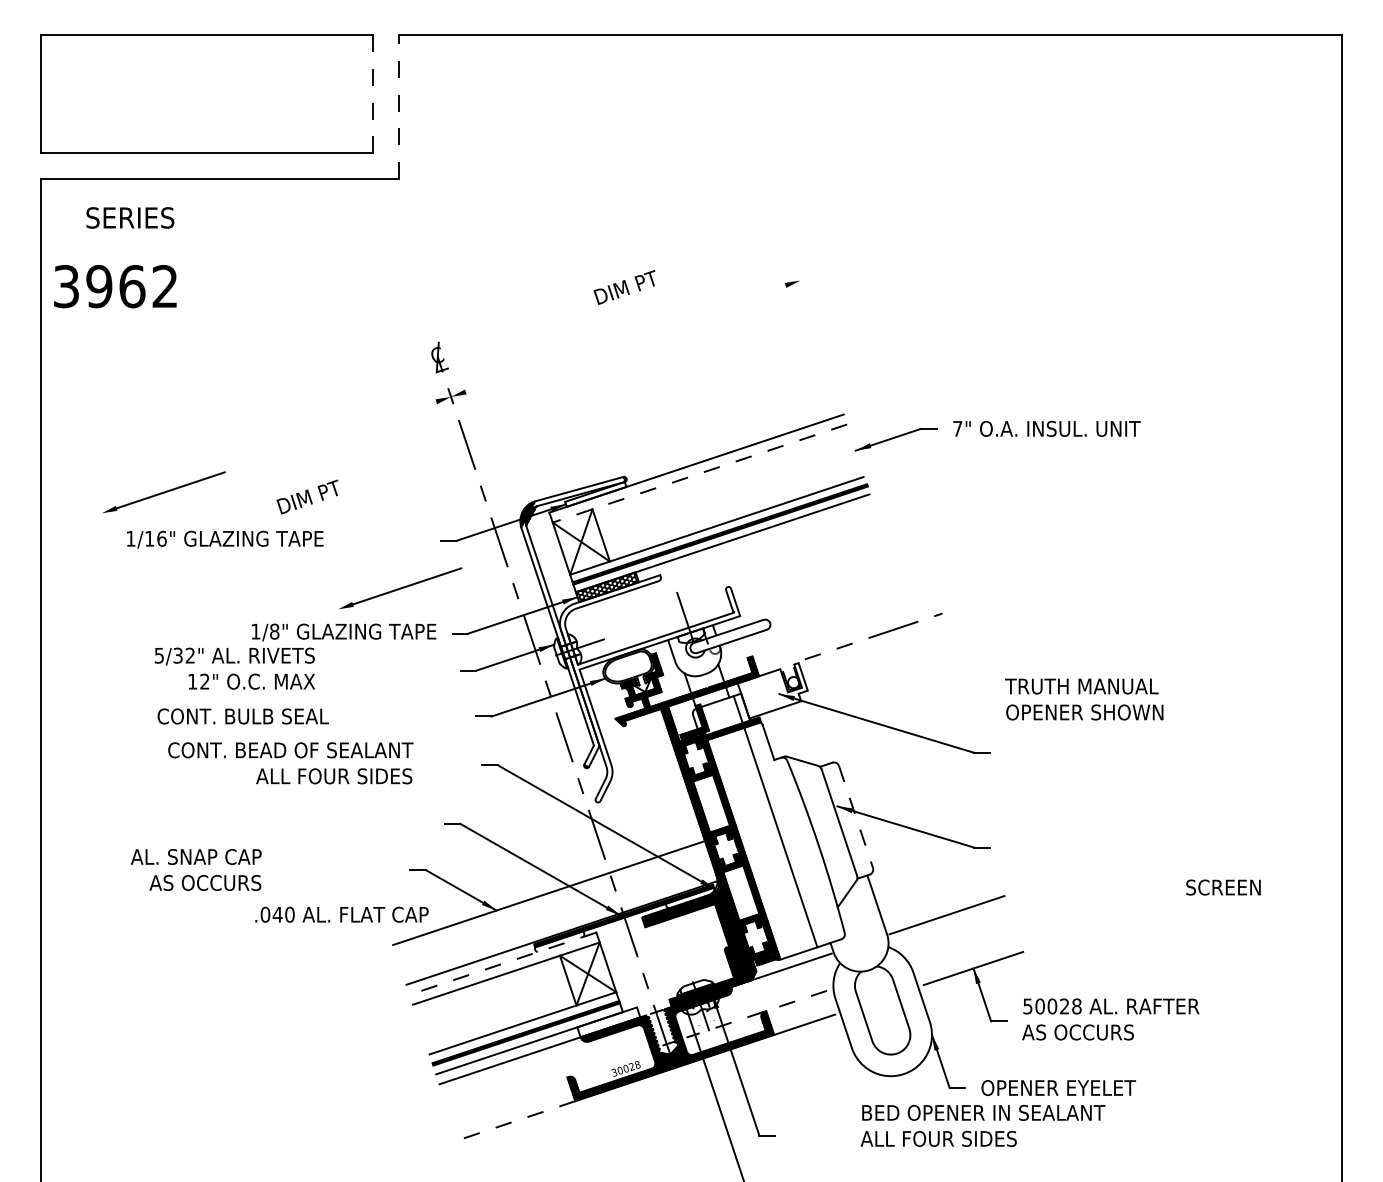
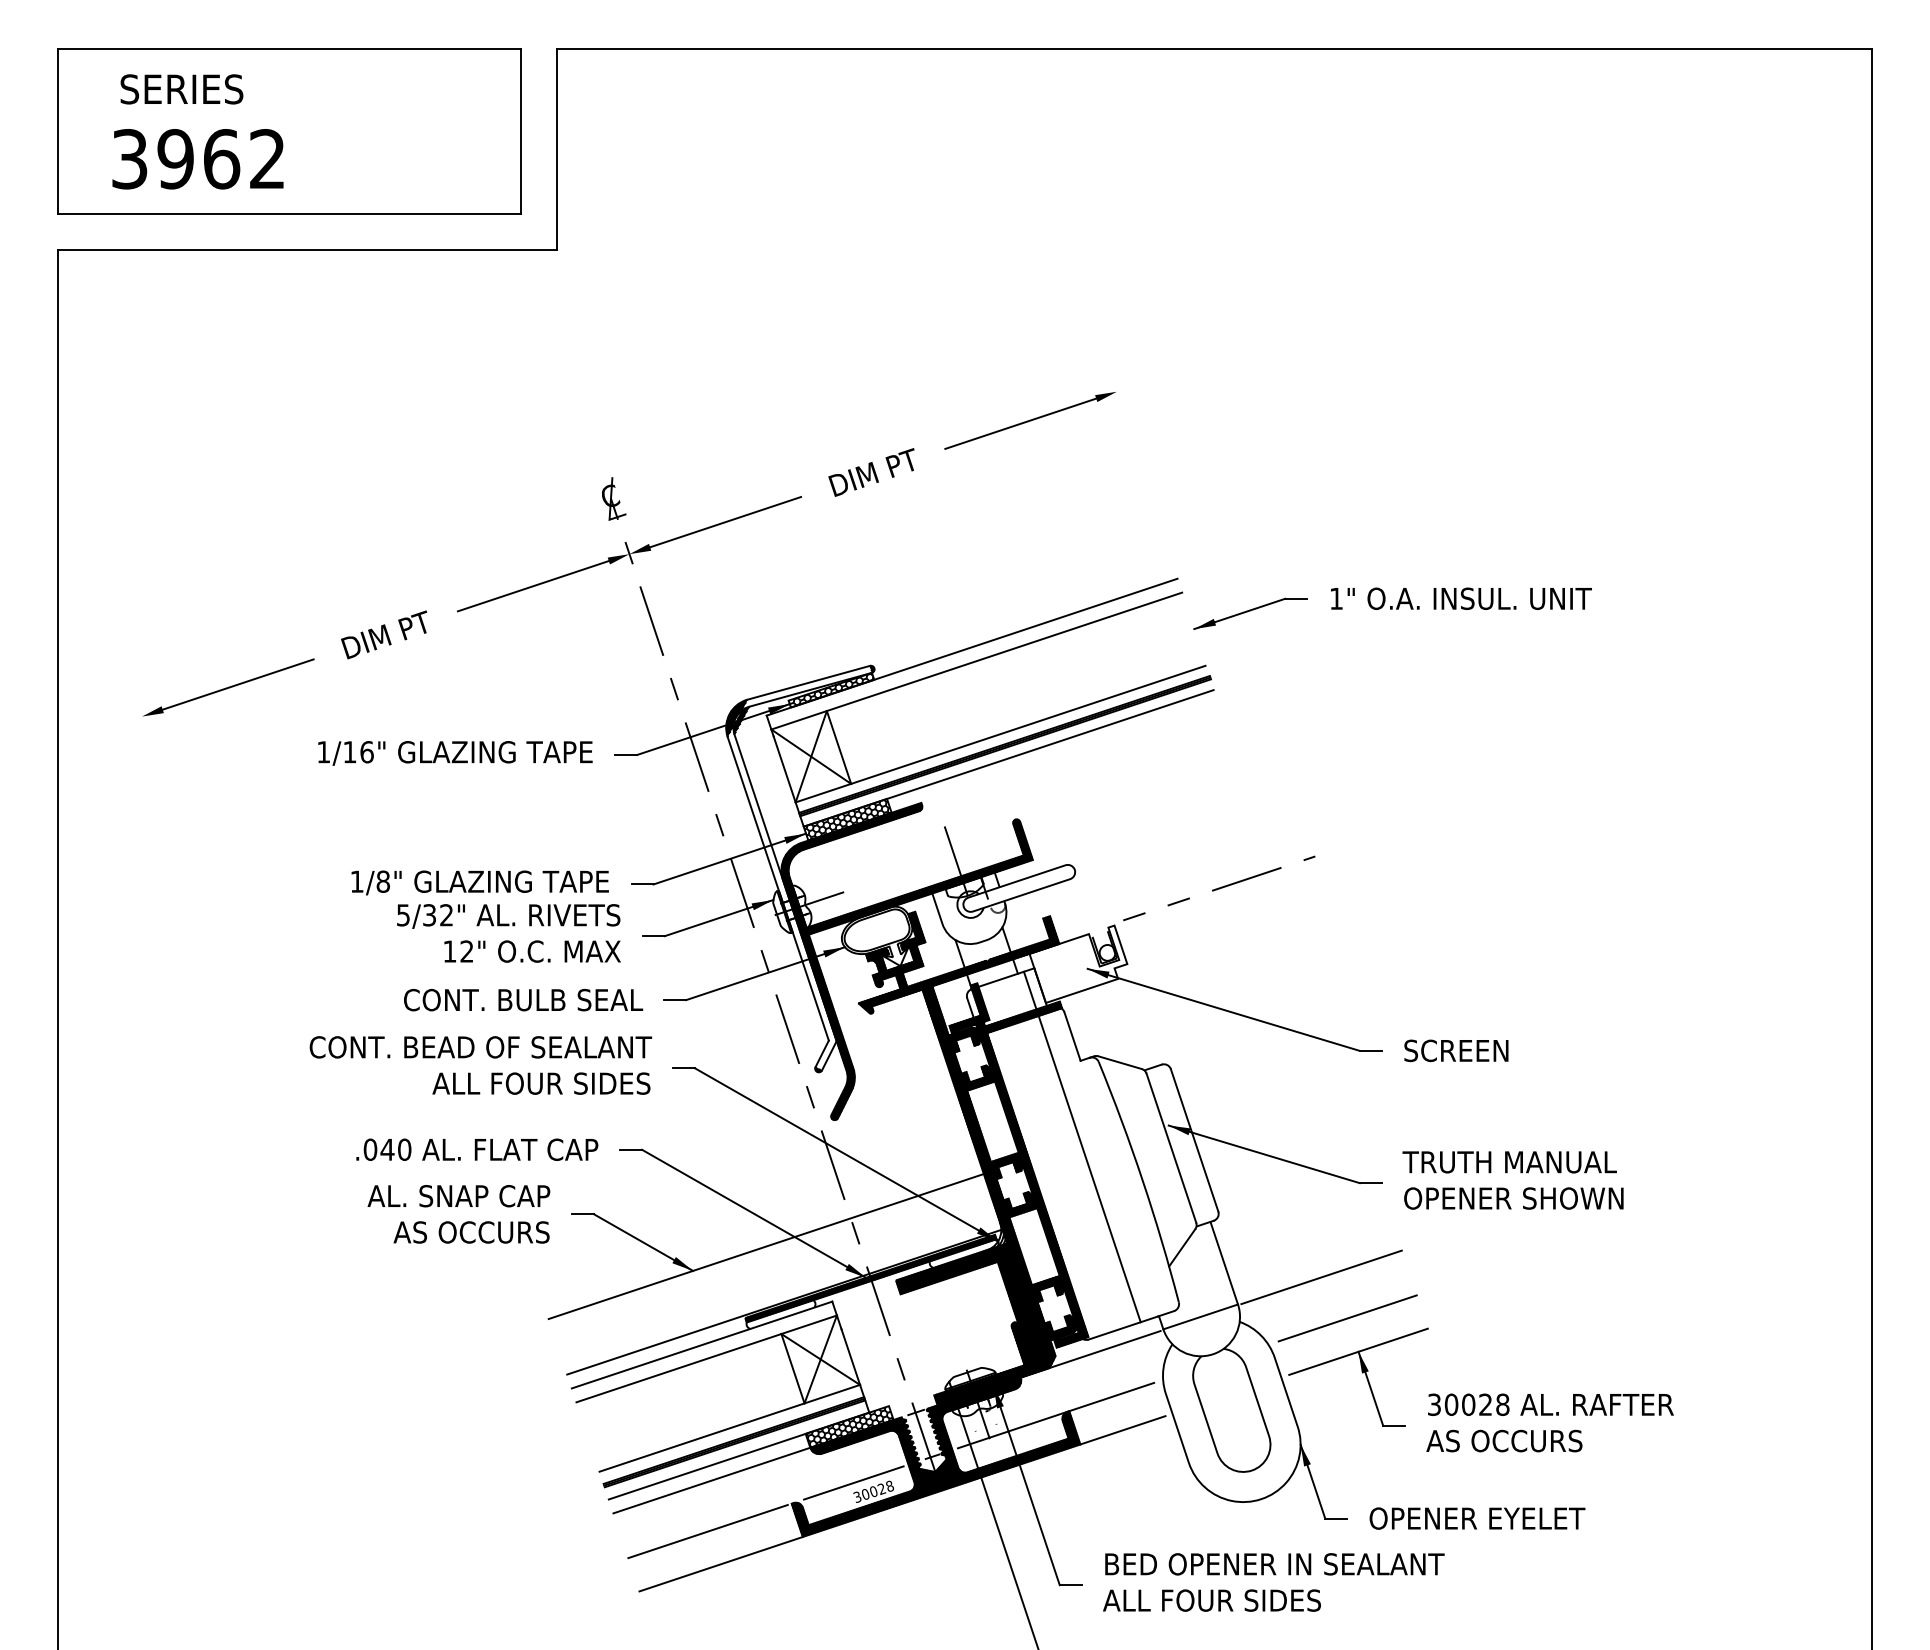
line: (373, 94) -> (521, 131), dashed -> solid
line: (398, 106) -> (556, 148), dashed -> solid
text: (130, 218) -> (181, 89), moved
text: (114, 286) -> (197, 159), moved
text: (624, 287) -> (871, 472), moved
line: (731, 303) -> (1020, 423), added
line: (519, 373) -> (725, 521), added
line: (381, 420) -> (532, 586), added
text: (957, 428) -> (1336, 598), 7" -> 1"
line: (699, 473) -> (976, 661), dashed -> solid
hatch: (595, 493) -> (831, 689), added
text: (307, 496) -> (384, 634), moved
text: (225, 539) -> (455, 753), moved
part: (400, 588) -> (558, 821), removed
text: (234, 668) -> (508, 933), moved
hatch: (649, 688) -> (906, 961), added
text: (1083, 699) -> (1512, 1180), moved
text: (243, 716) -> (523, 999), moved
text: (290, 763) -> (480, 1065), moved
line: (855, 817) -> (1194, 1140), dashed -> solid
text: (195, 870) -> (458, 1214), moved
text: (1223, 887) -> (1456, 1050), moved
text: (342, 914) -> (477, 1149), moved
line: (860, 943) -> (1200, 1316), added
line: (965, 944) -> (1347, 1318), added
line: (502, 963) -> (701, 1345), dashed -> solid
text: (1027, 1006) -> (1434, 1404), 50028 -> 30028
line: (756, 1014) -> (1055, 1415), dashed -> solid
hatch: (608, 1022) -> (849, 1427), added
line: (611, 1062) -> (853, 1482), added
line: (506, 1097) -> (707, 1531), added
line: (516, 1120) -> (720, 1564), dashed -> solid
text: (982, 1125) -> (1273, 1582), moved

